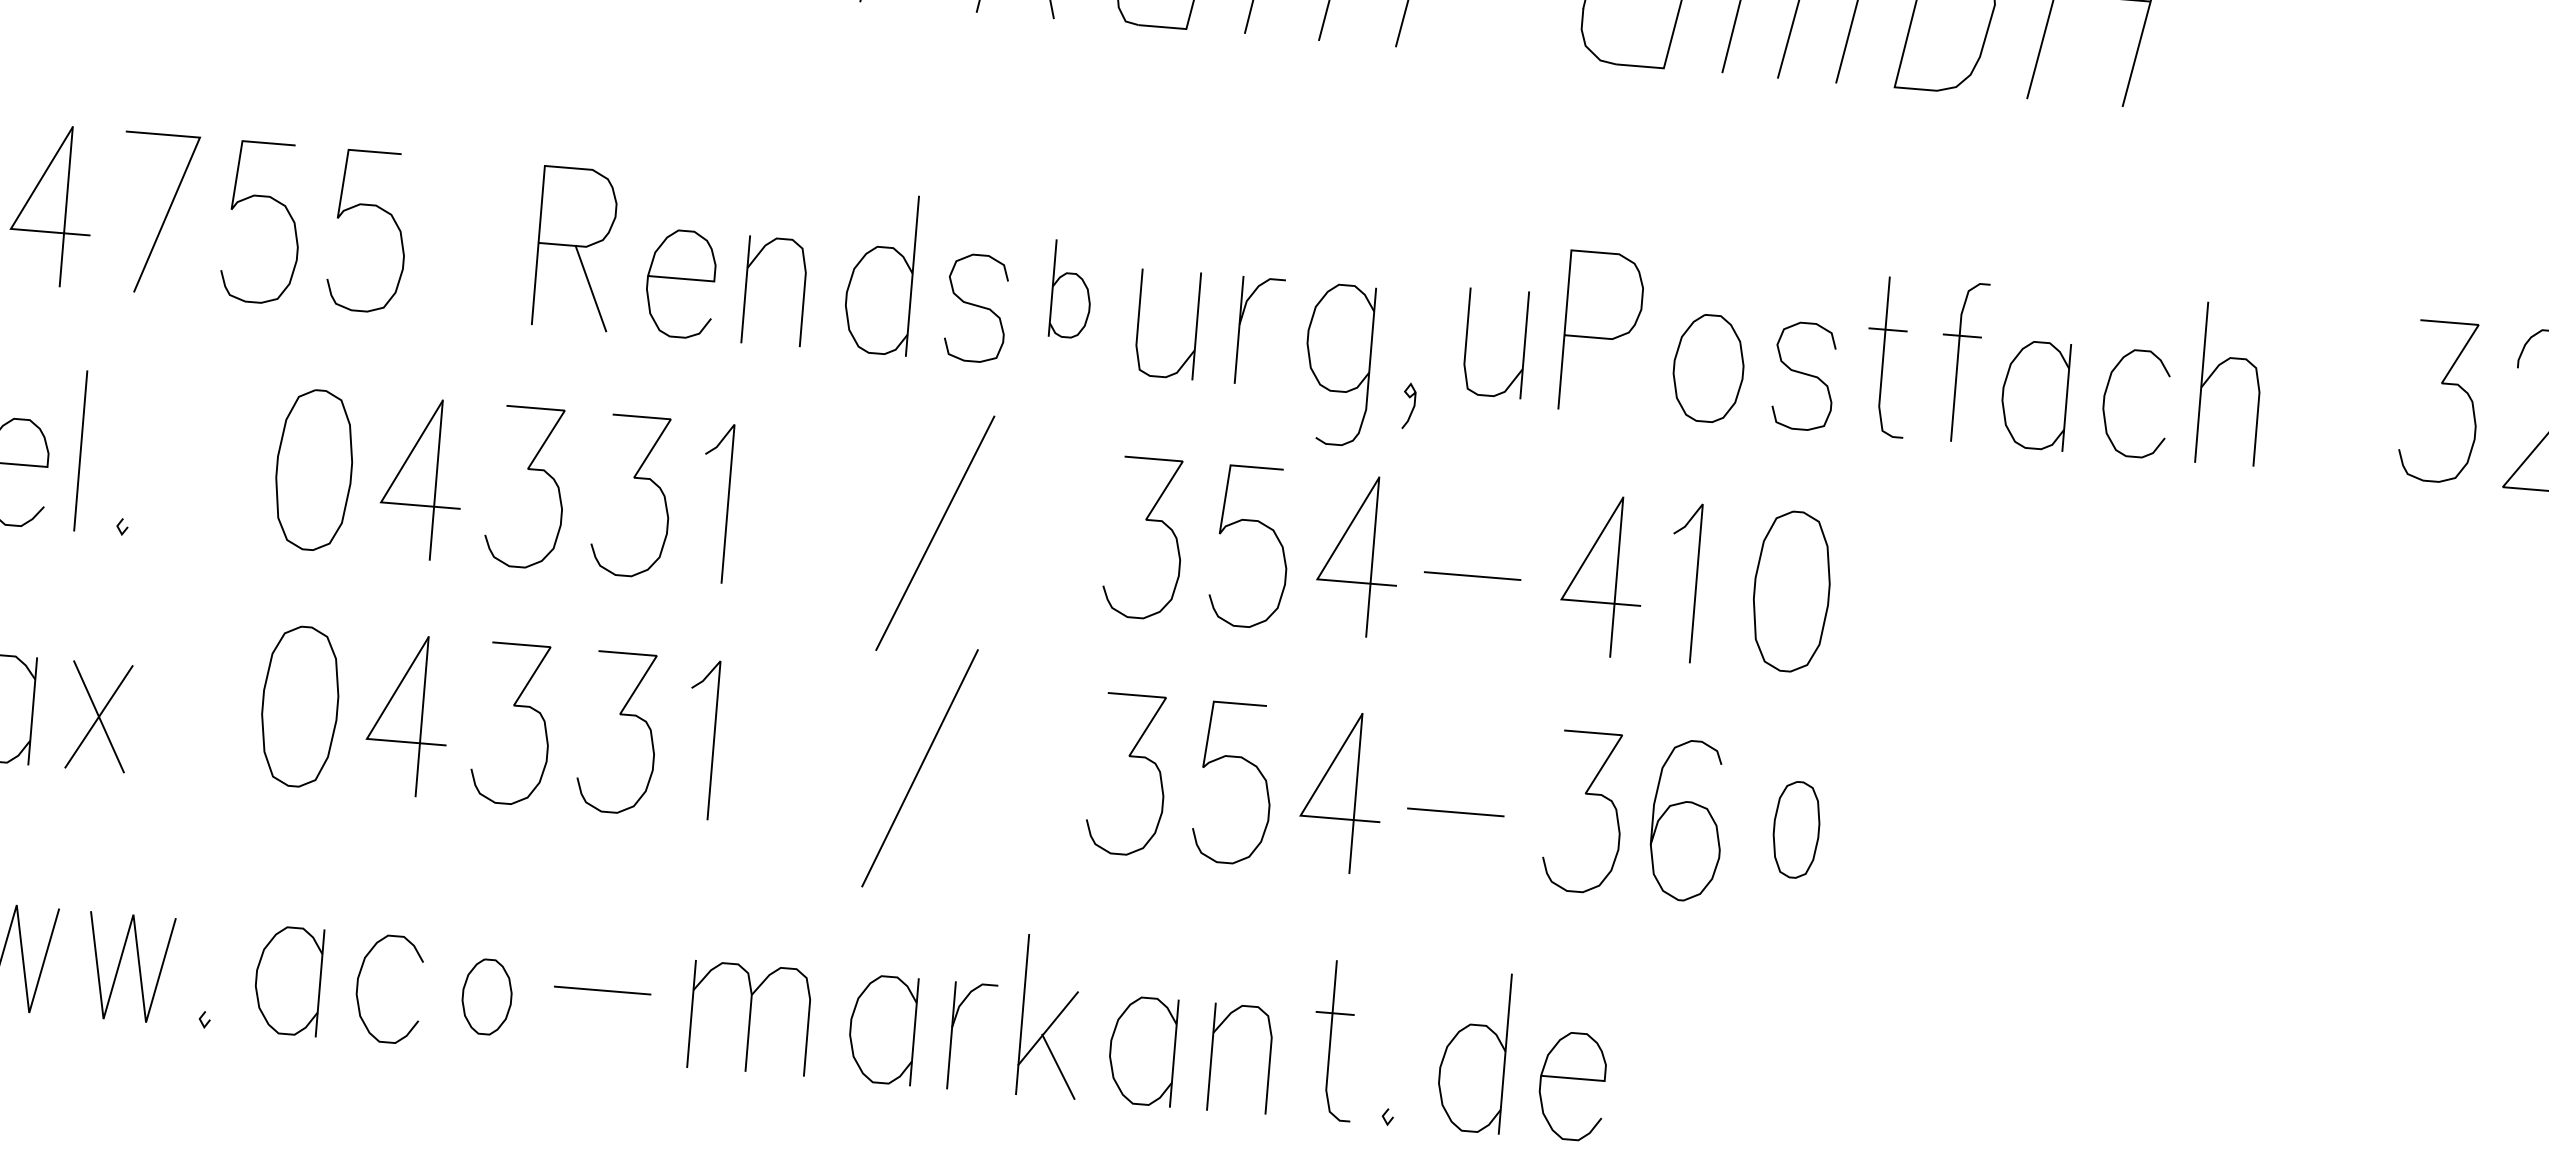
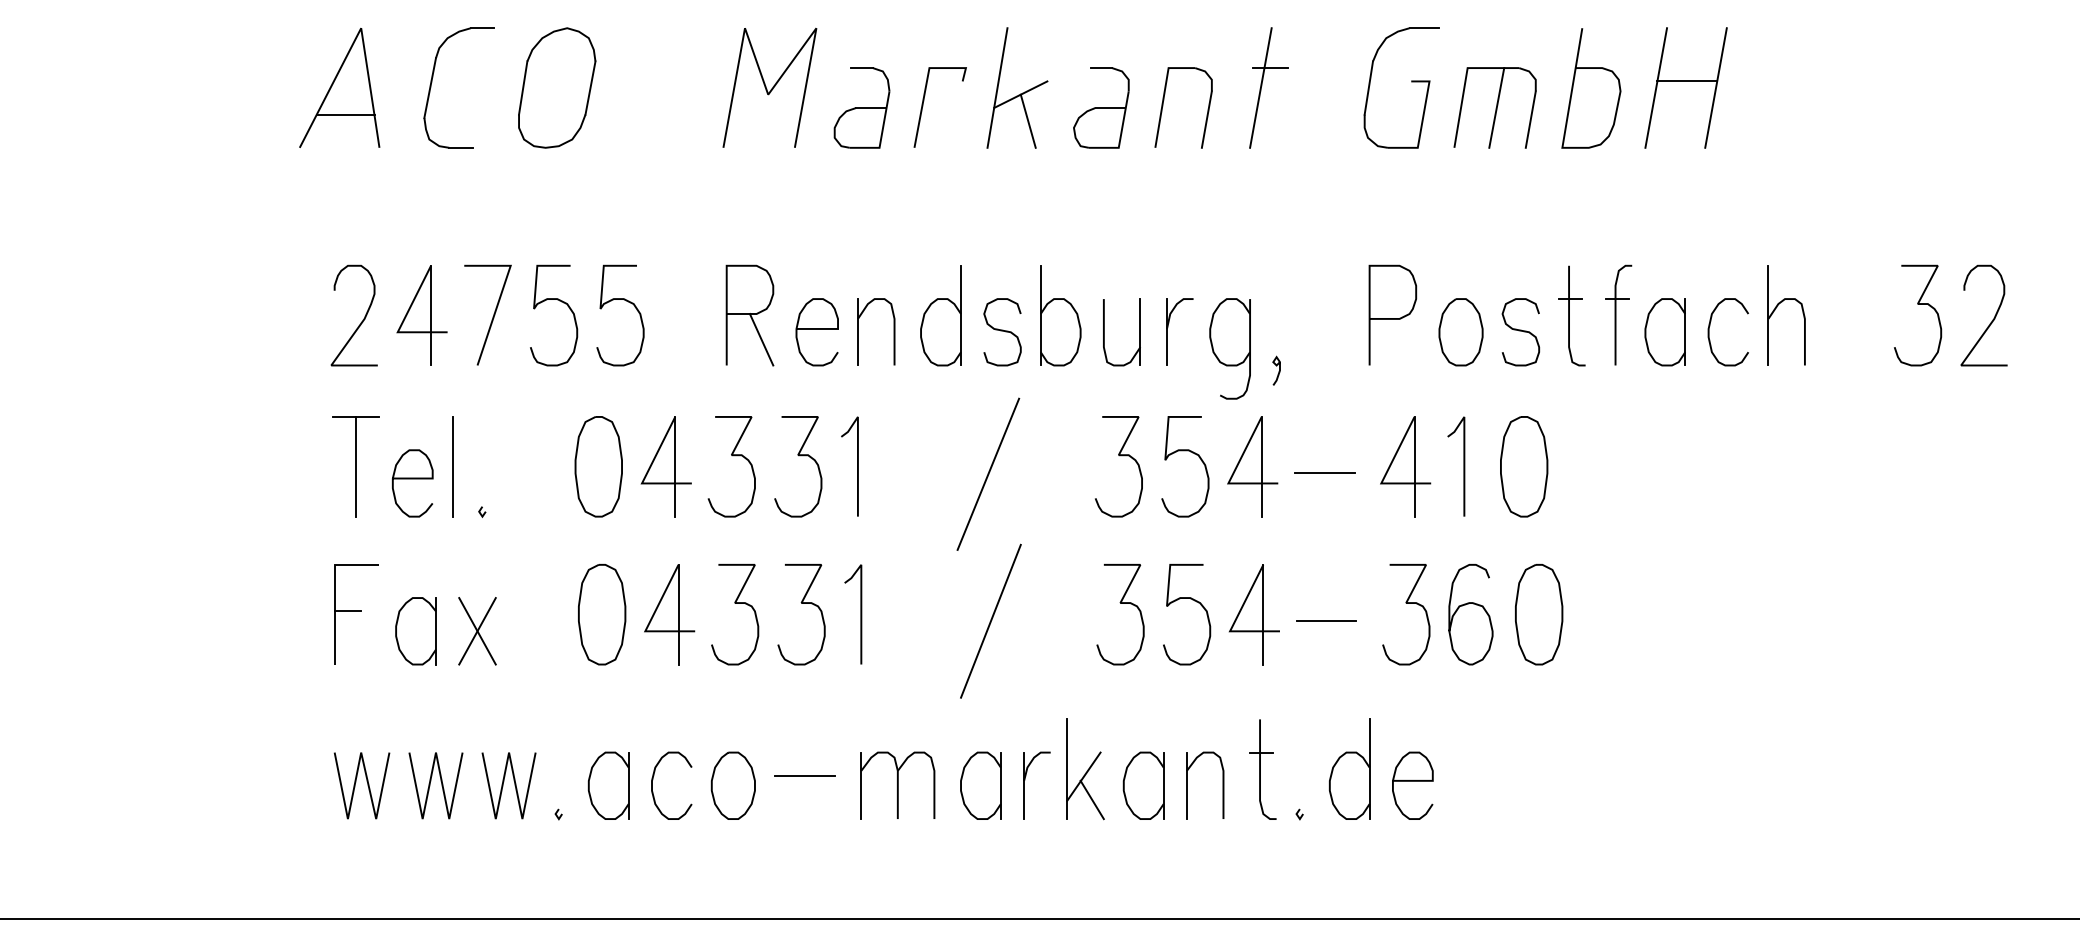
part: (1071, 289) -> (1060, 315), size x1.67
part: (1467, 340) -> (1309, 327), removed
part: (1796, 829) -> (1539, 614), size x1.67
part: (485, 996) -> (732, 785), size x1.43

